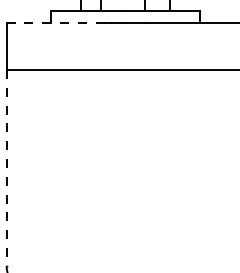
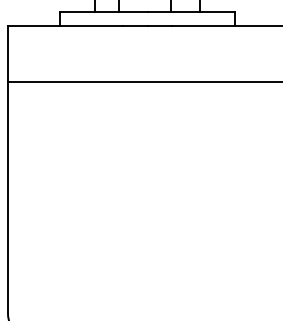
line: (55, 22) -> (65, 26), dashed -> solid
line: (7, 168) -> (8, 198), dashed -> solid

